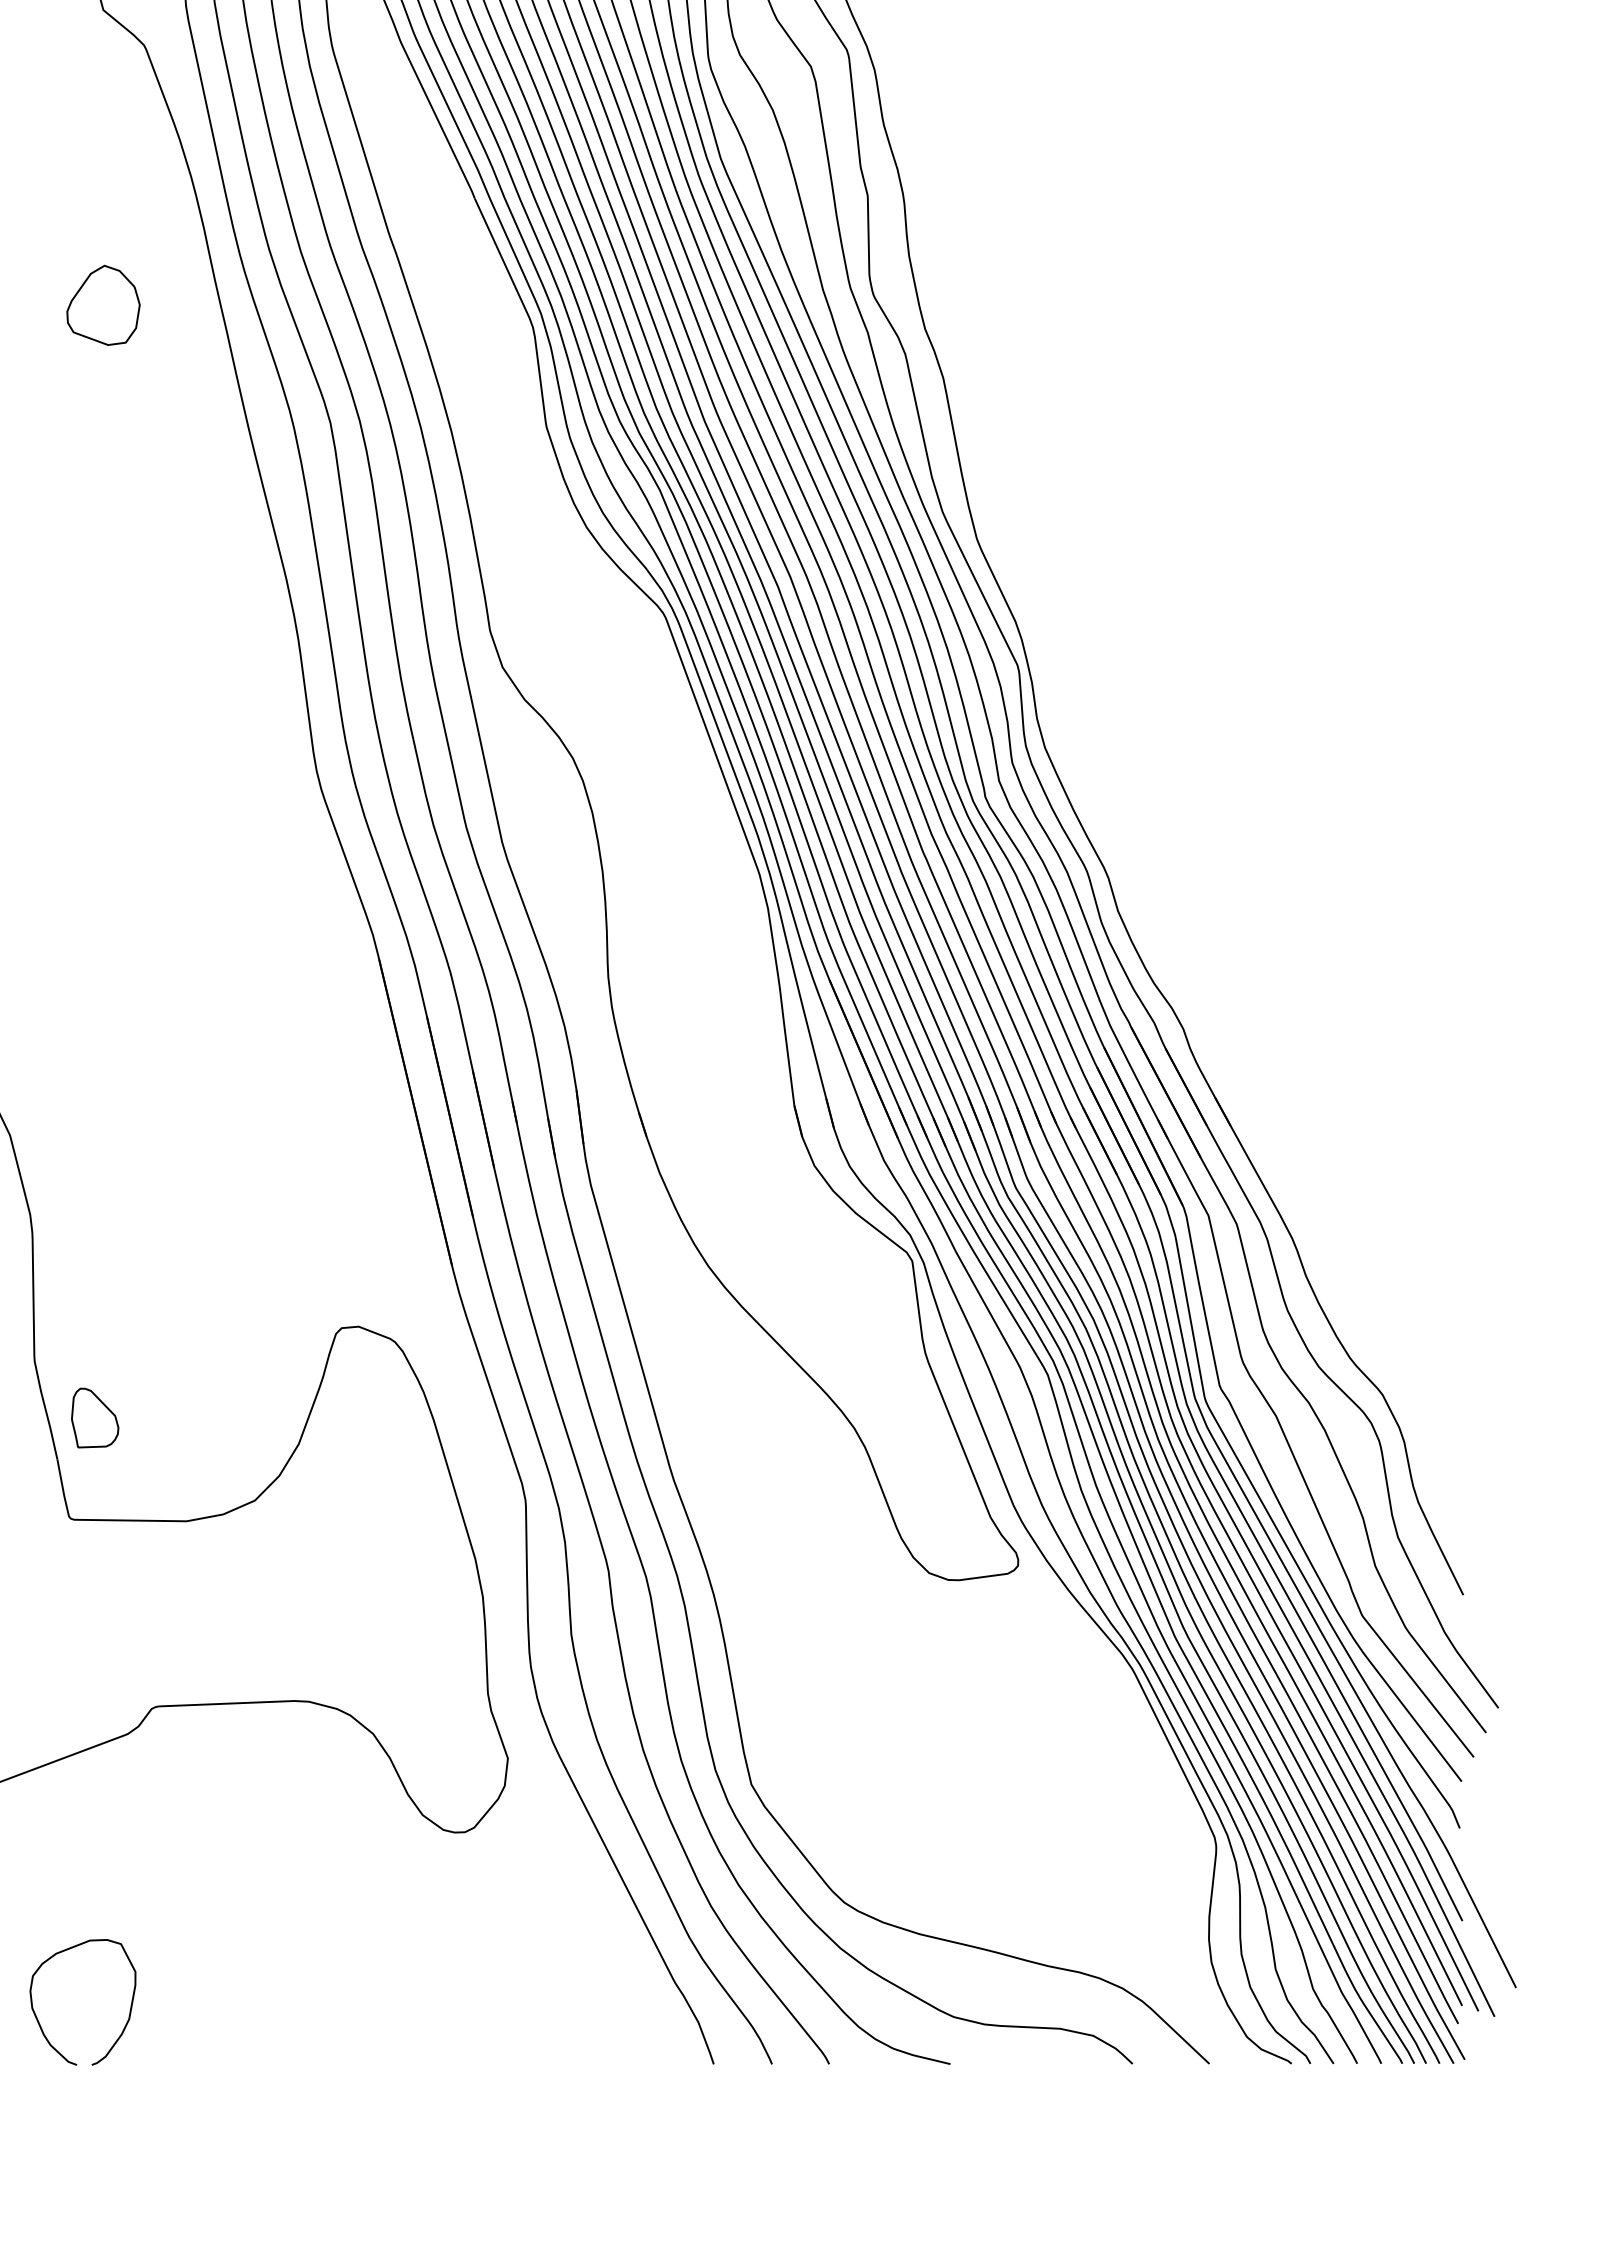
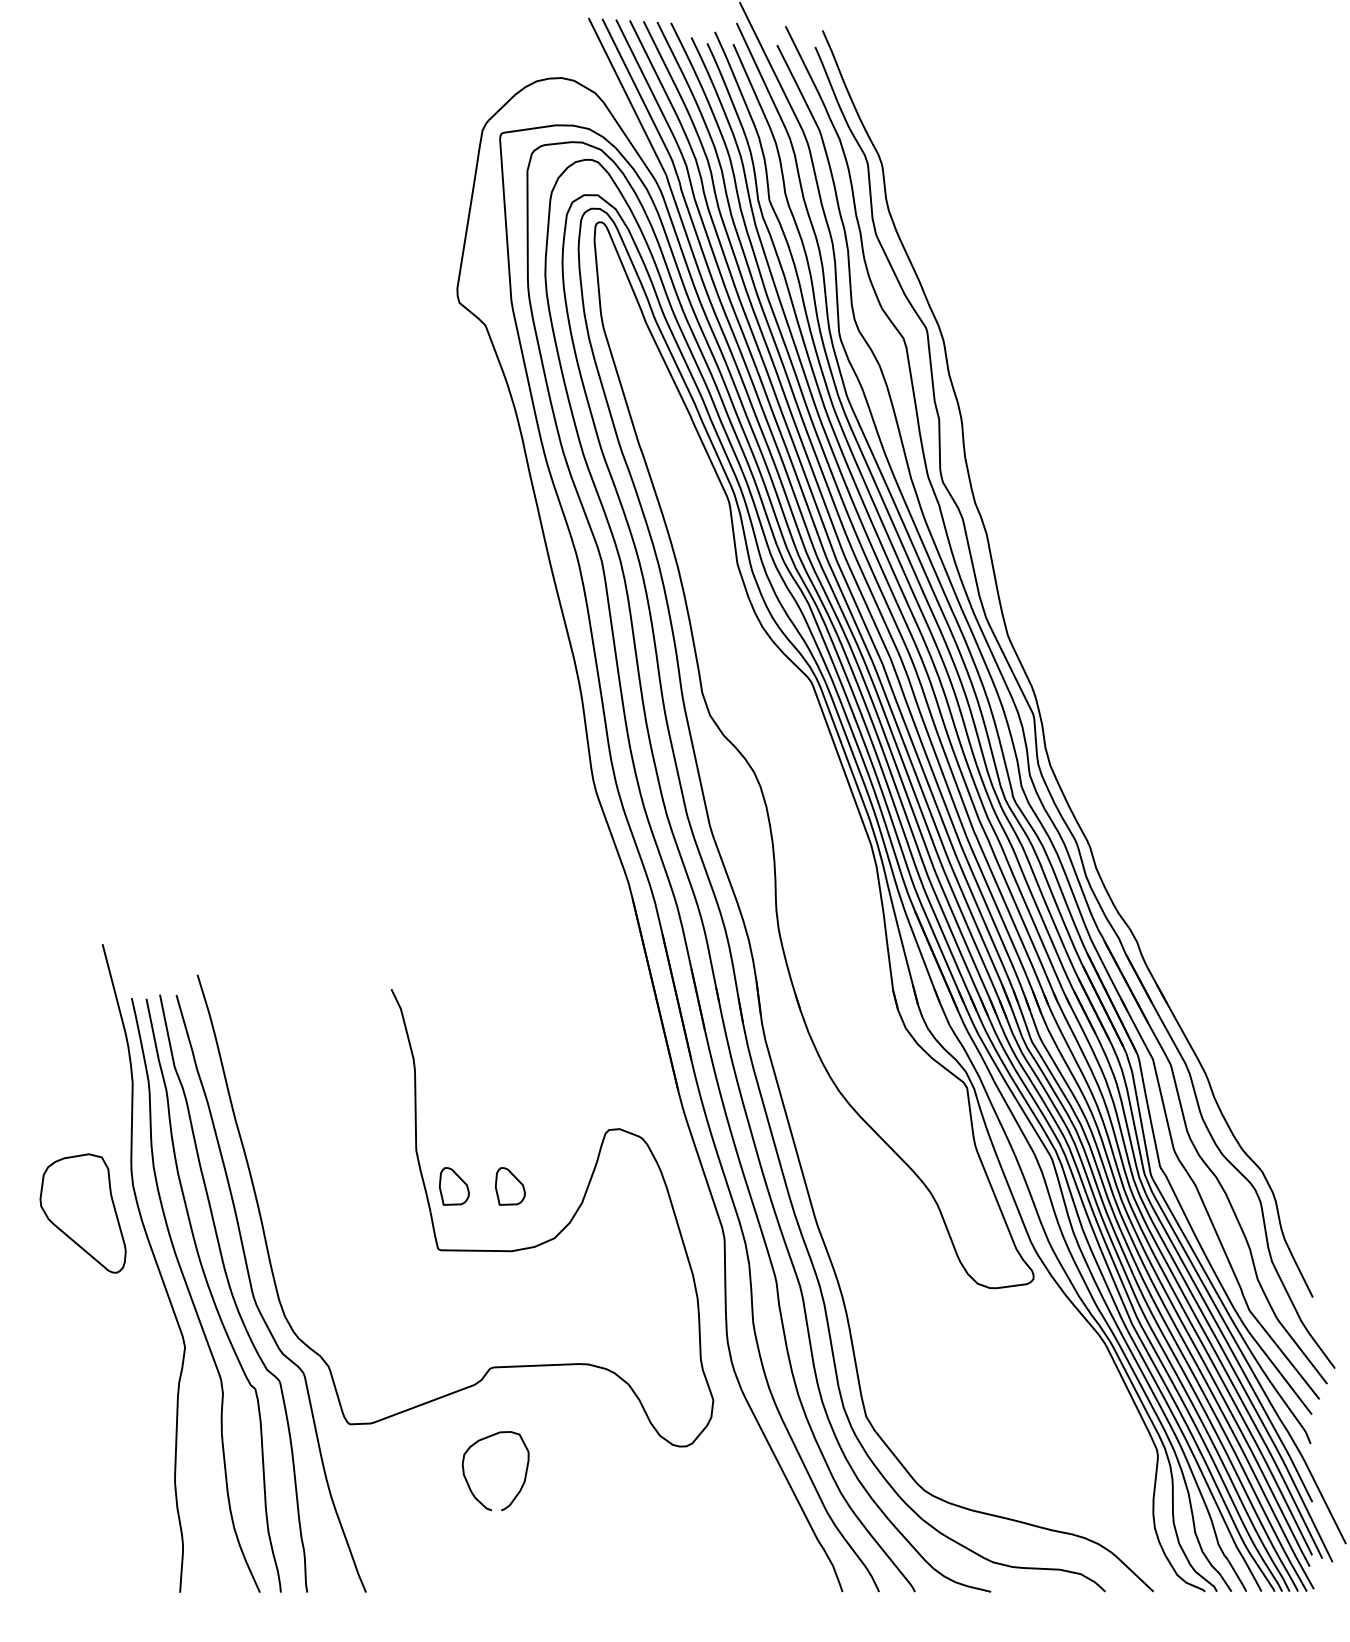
part: (103, 304) -> (459, 487), removed
part: (183, 1418) -> (509, 1186), added
curve: (41, 2023) -> (469, 1484), moved

